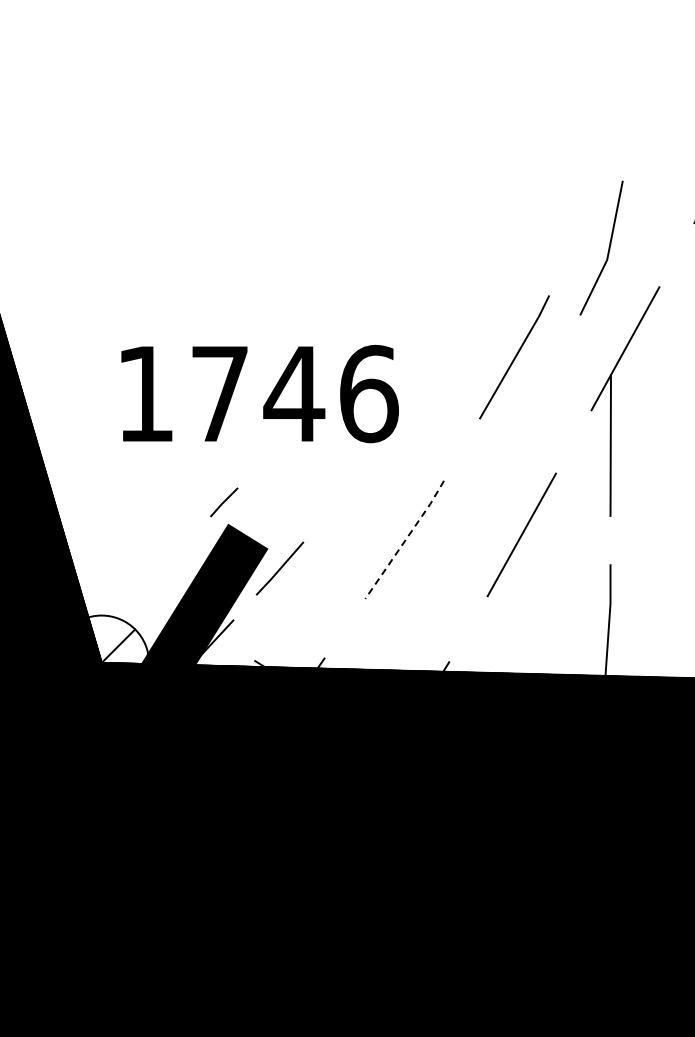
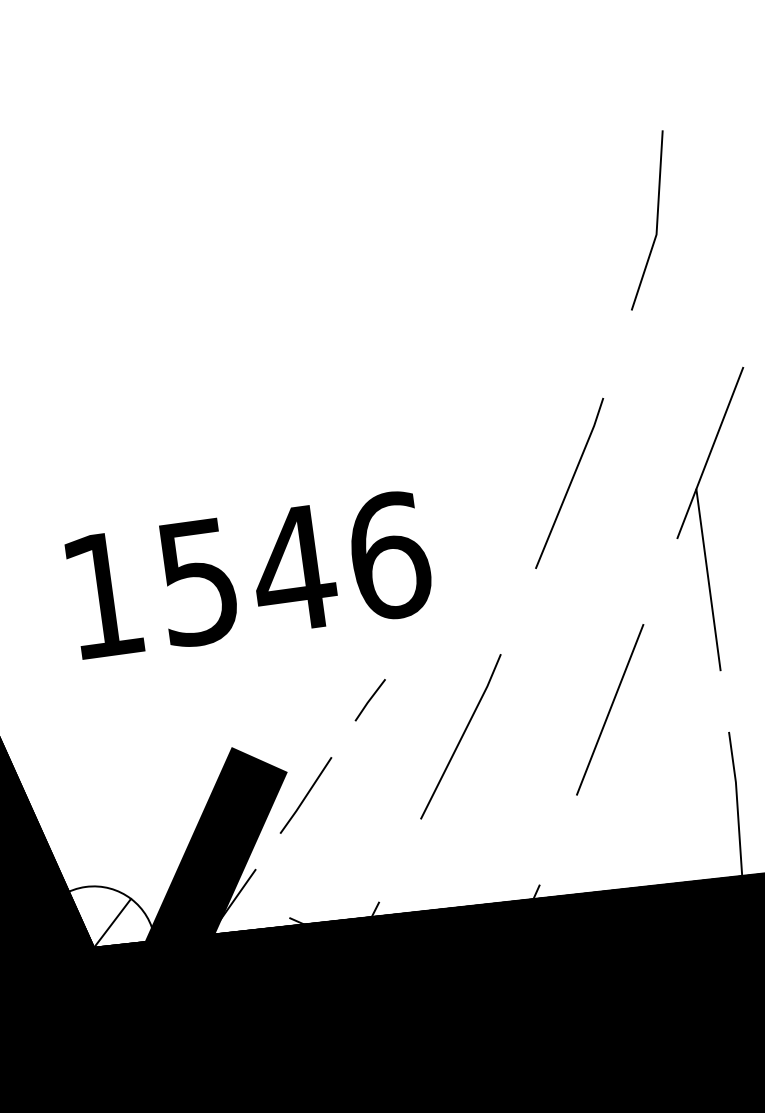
line: (608, 247) -> (656, 218), moved
text: (219, 394) -> (197, 582), 1746 -> 1546
line: (224, 502) -> (370, 700), moved
line: (406, 539) -> (463, 735), dashed -> solid

